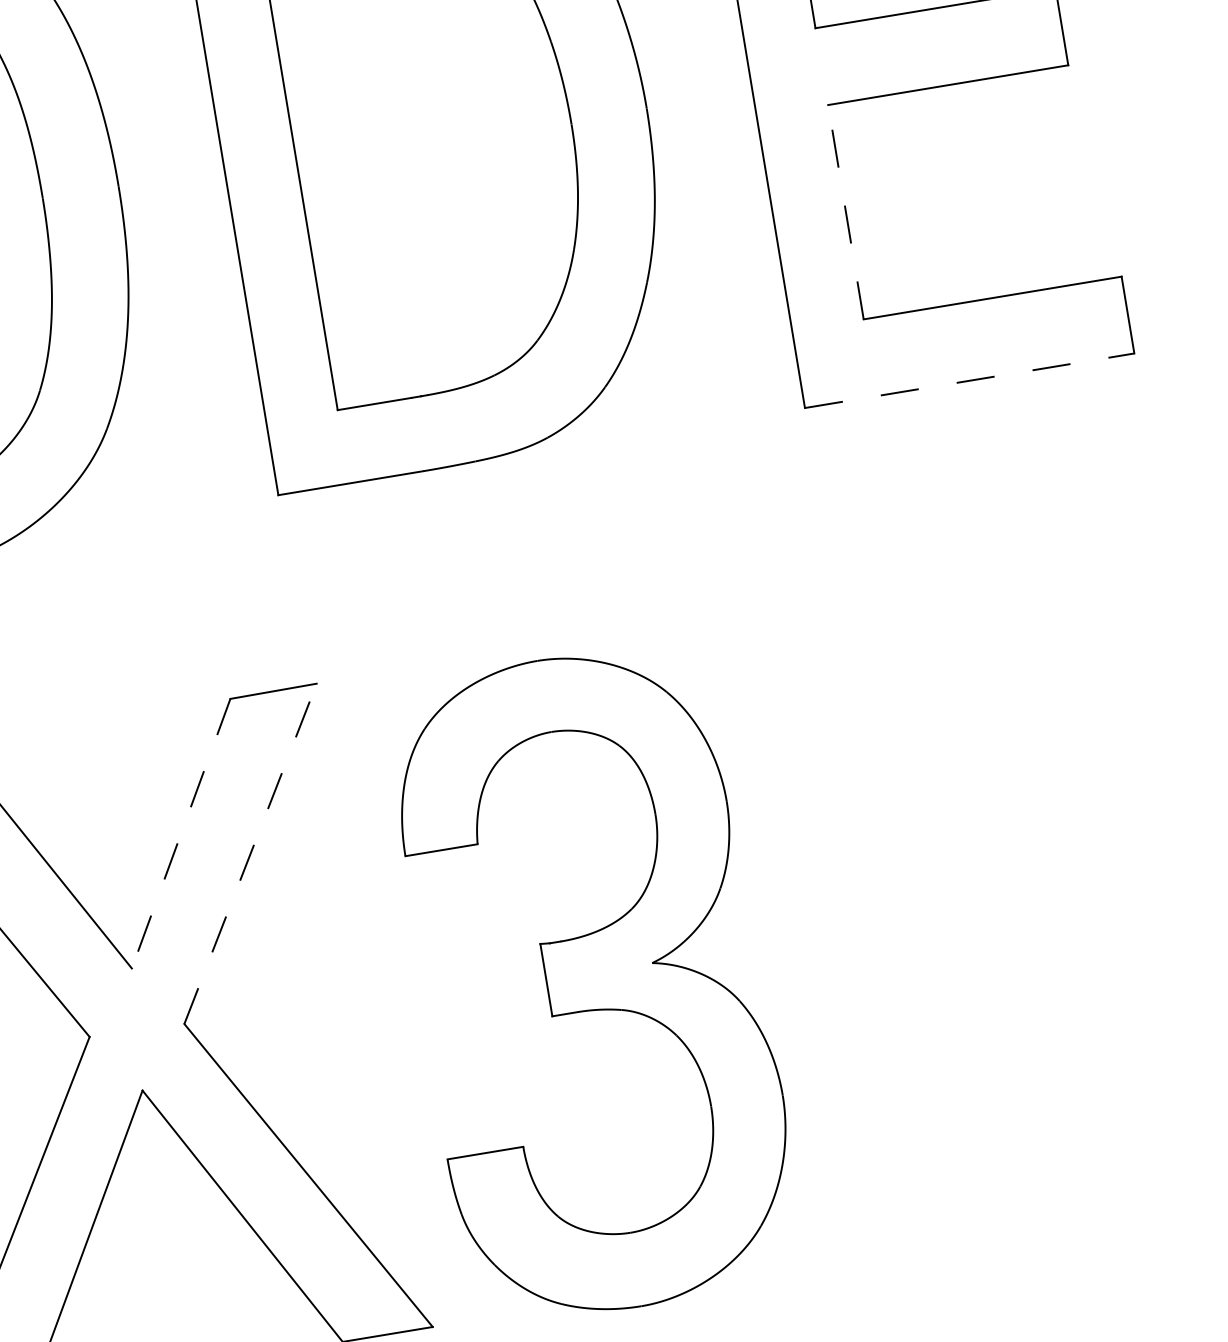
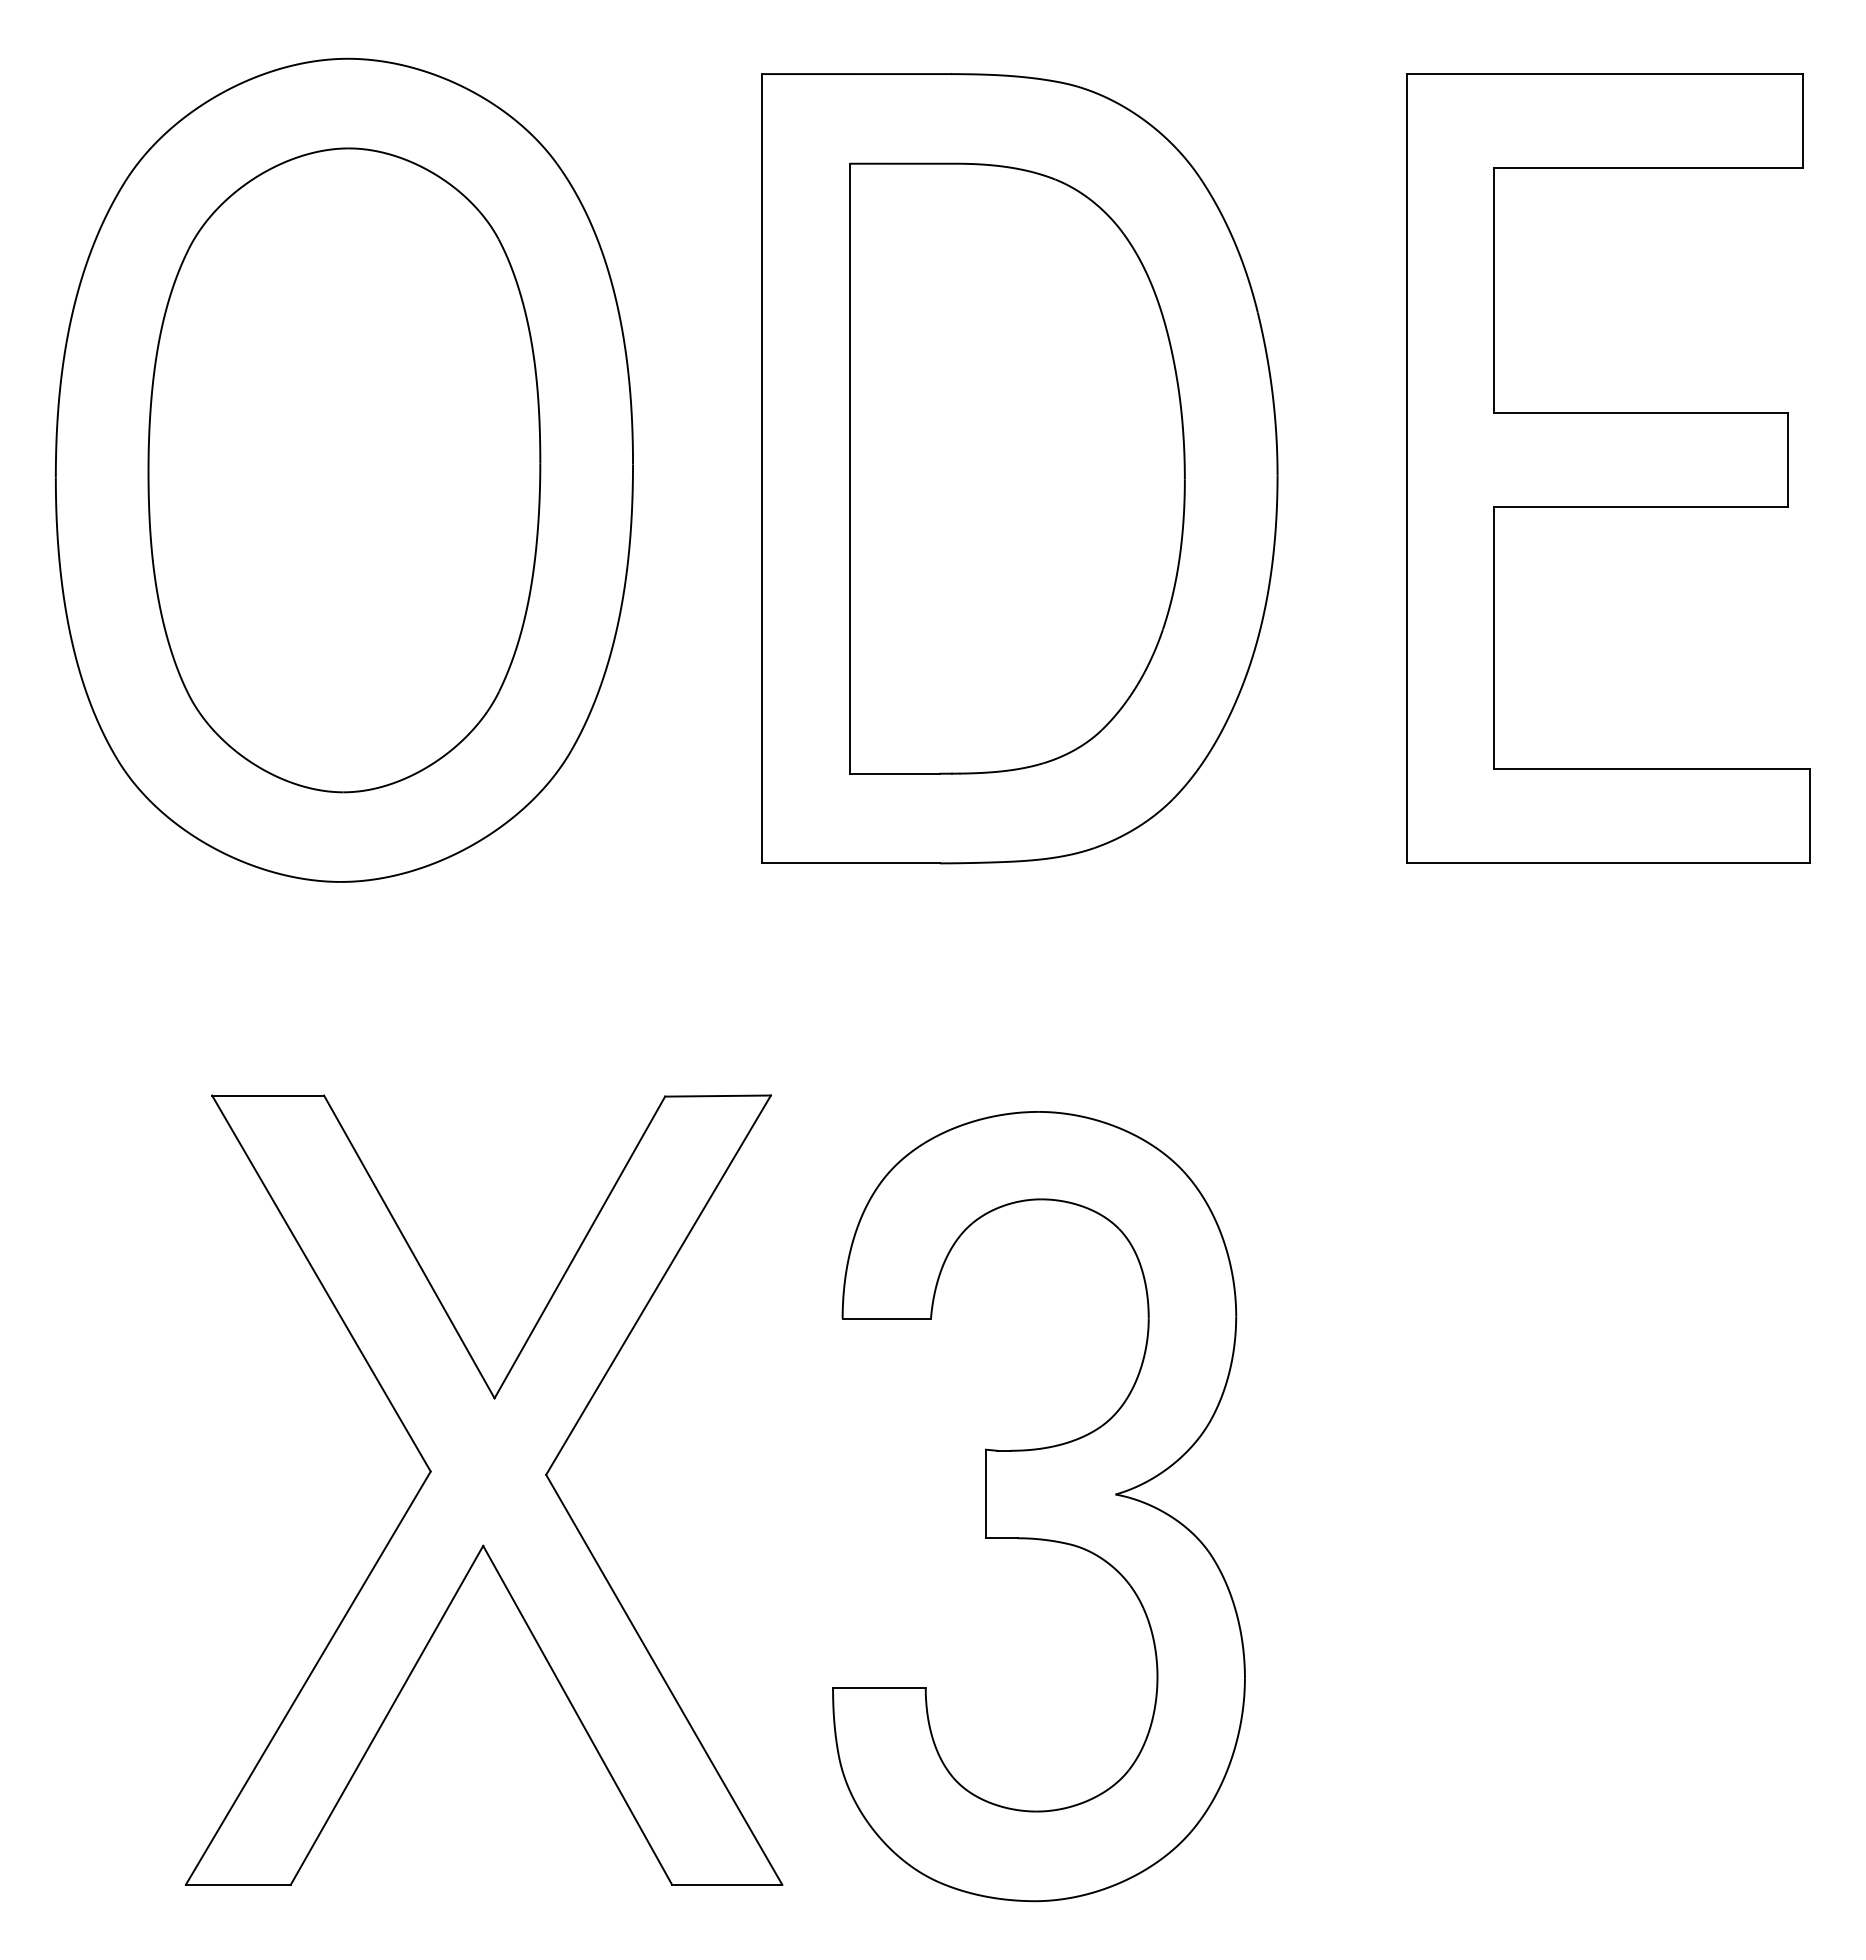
line: (845, 211) -> (1494, 637), dashed -> solid
line: (969, 380) -> (1608, 863), dashed -> solid
line: (180, 833) -> (579, 1247), dashed -> solid
line: (250, 853) -> (658, 1284), dashed -> solid

